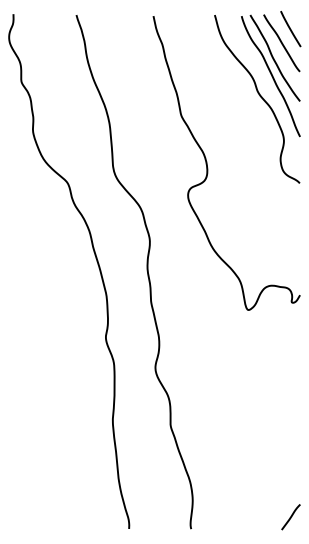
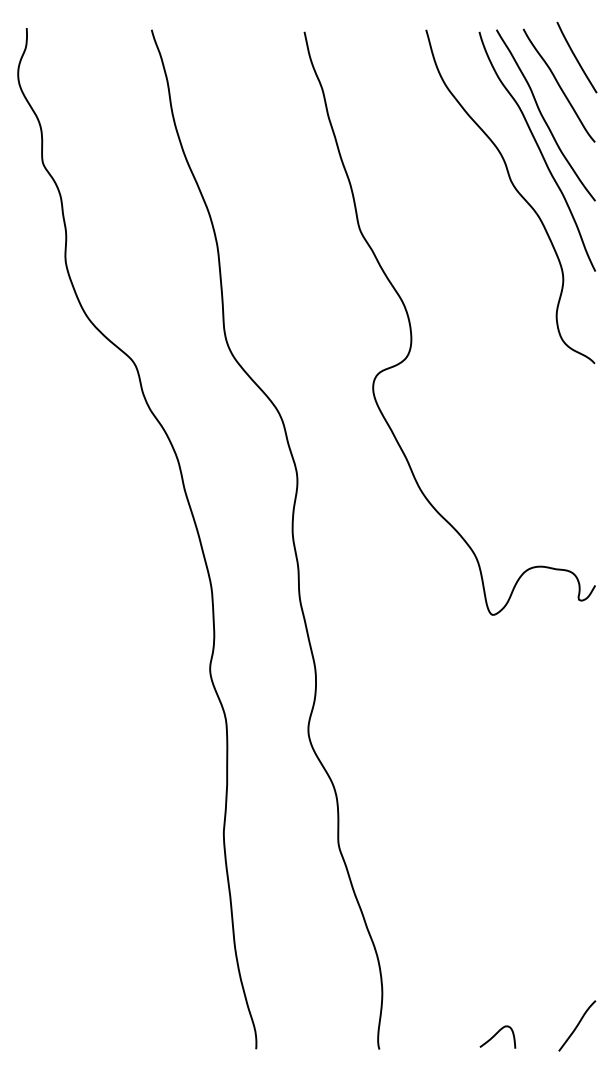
curve: (250, 522) -> (496, 1036), added

